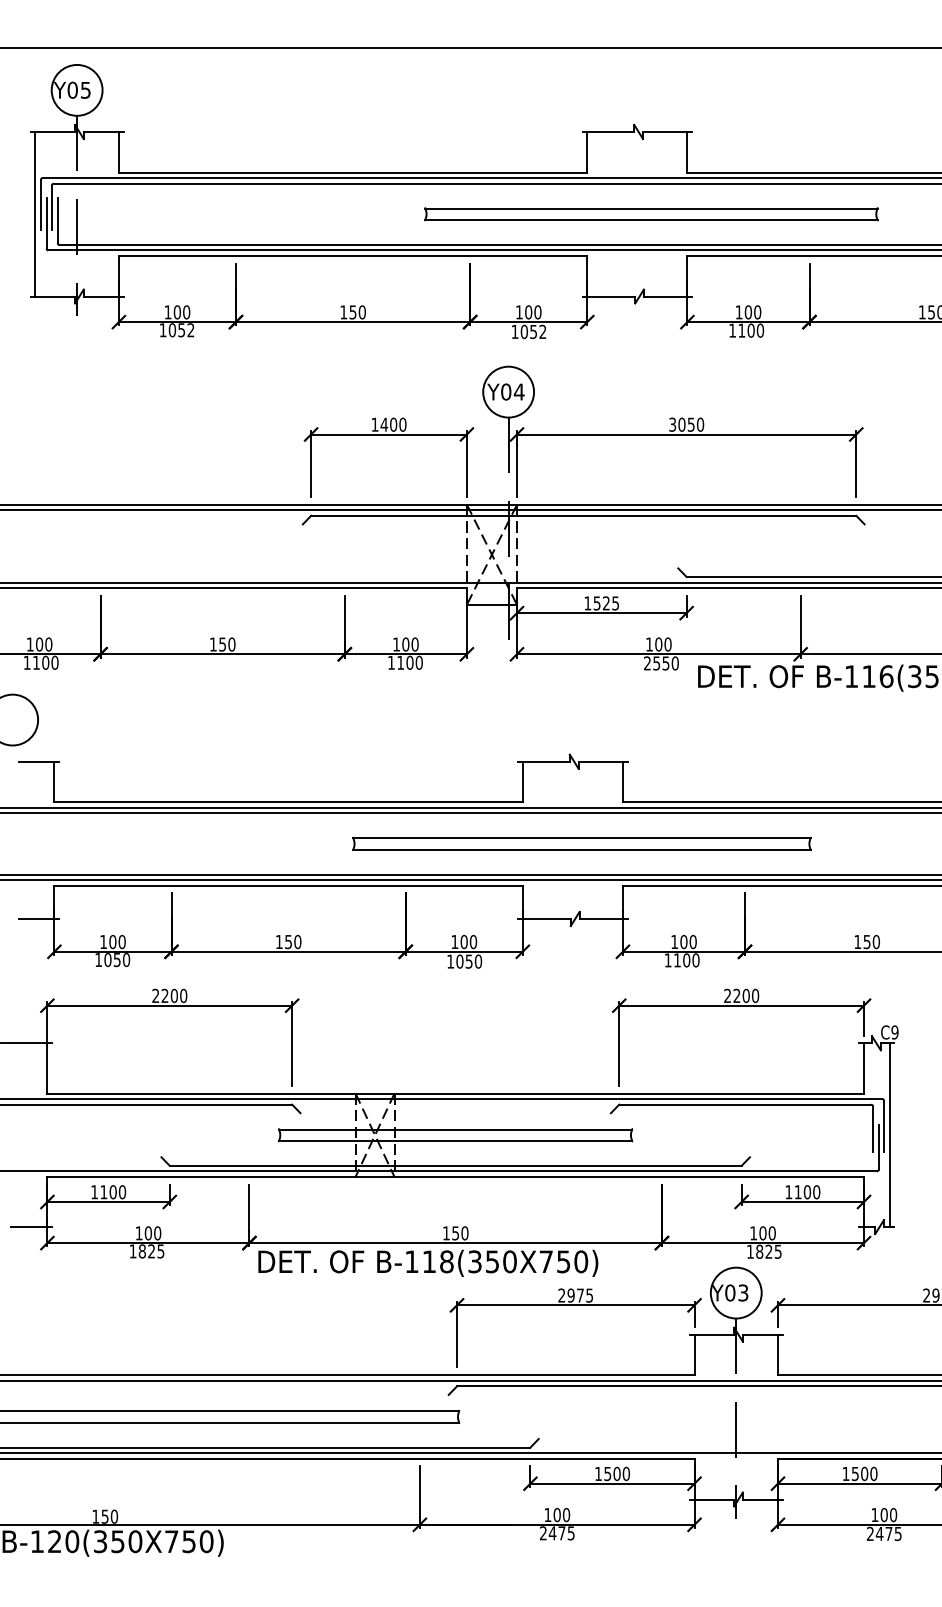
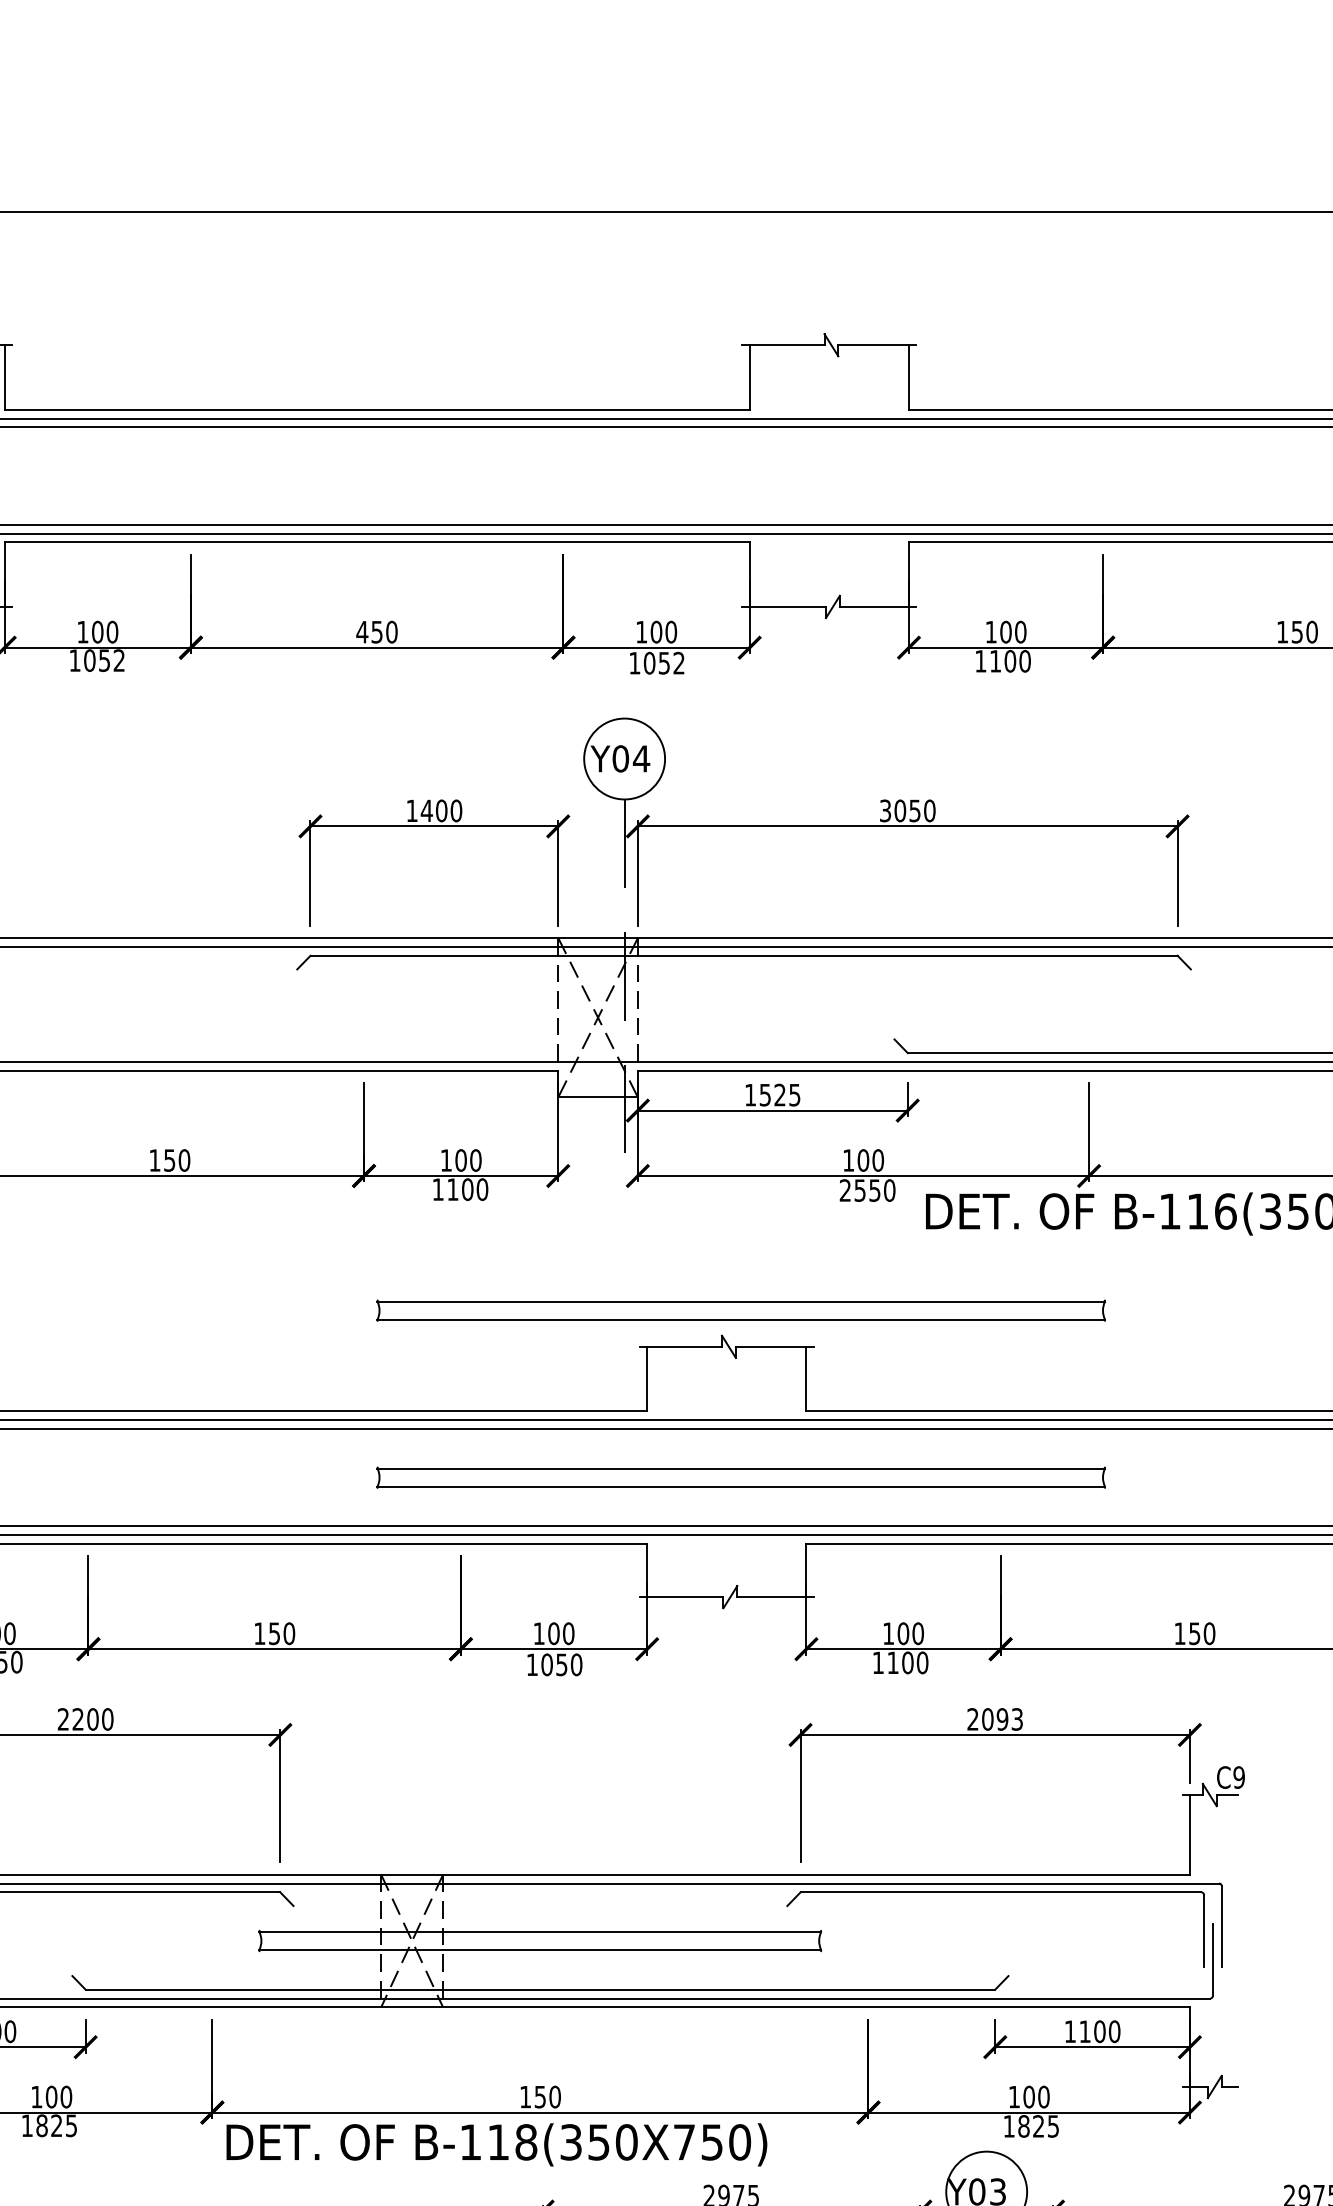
part: (651, 214) -> (851, 476), removed
text: (343, 312) -> (361, 632), 150 -> 450
part: (581, 738) -> (740, 1309), added
text: (746, 995) -> (1002, 1718), 2200 -> 2093
line: (889, 1135) -> (1230, 1941), removed

